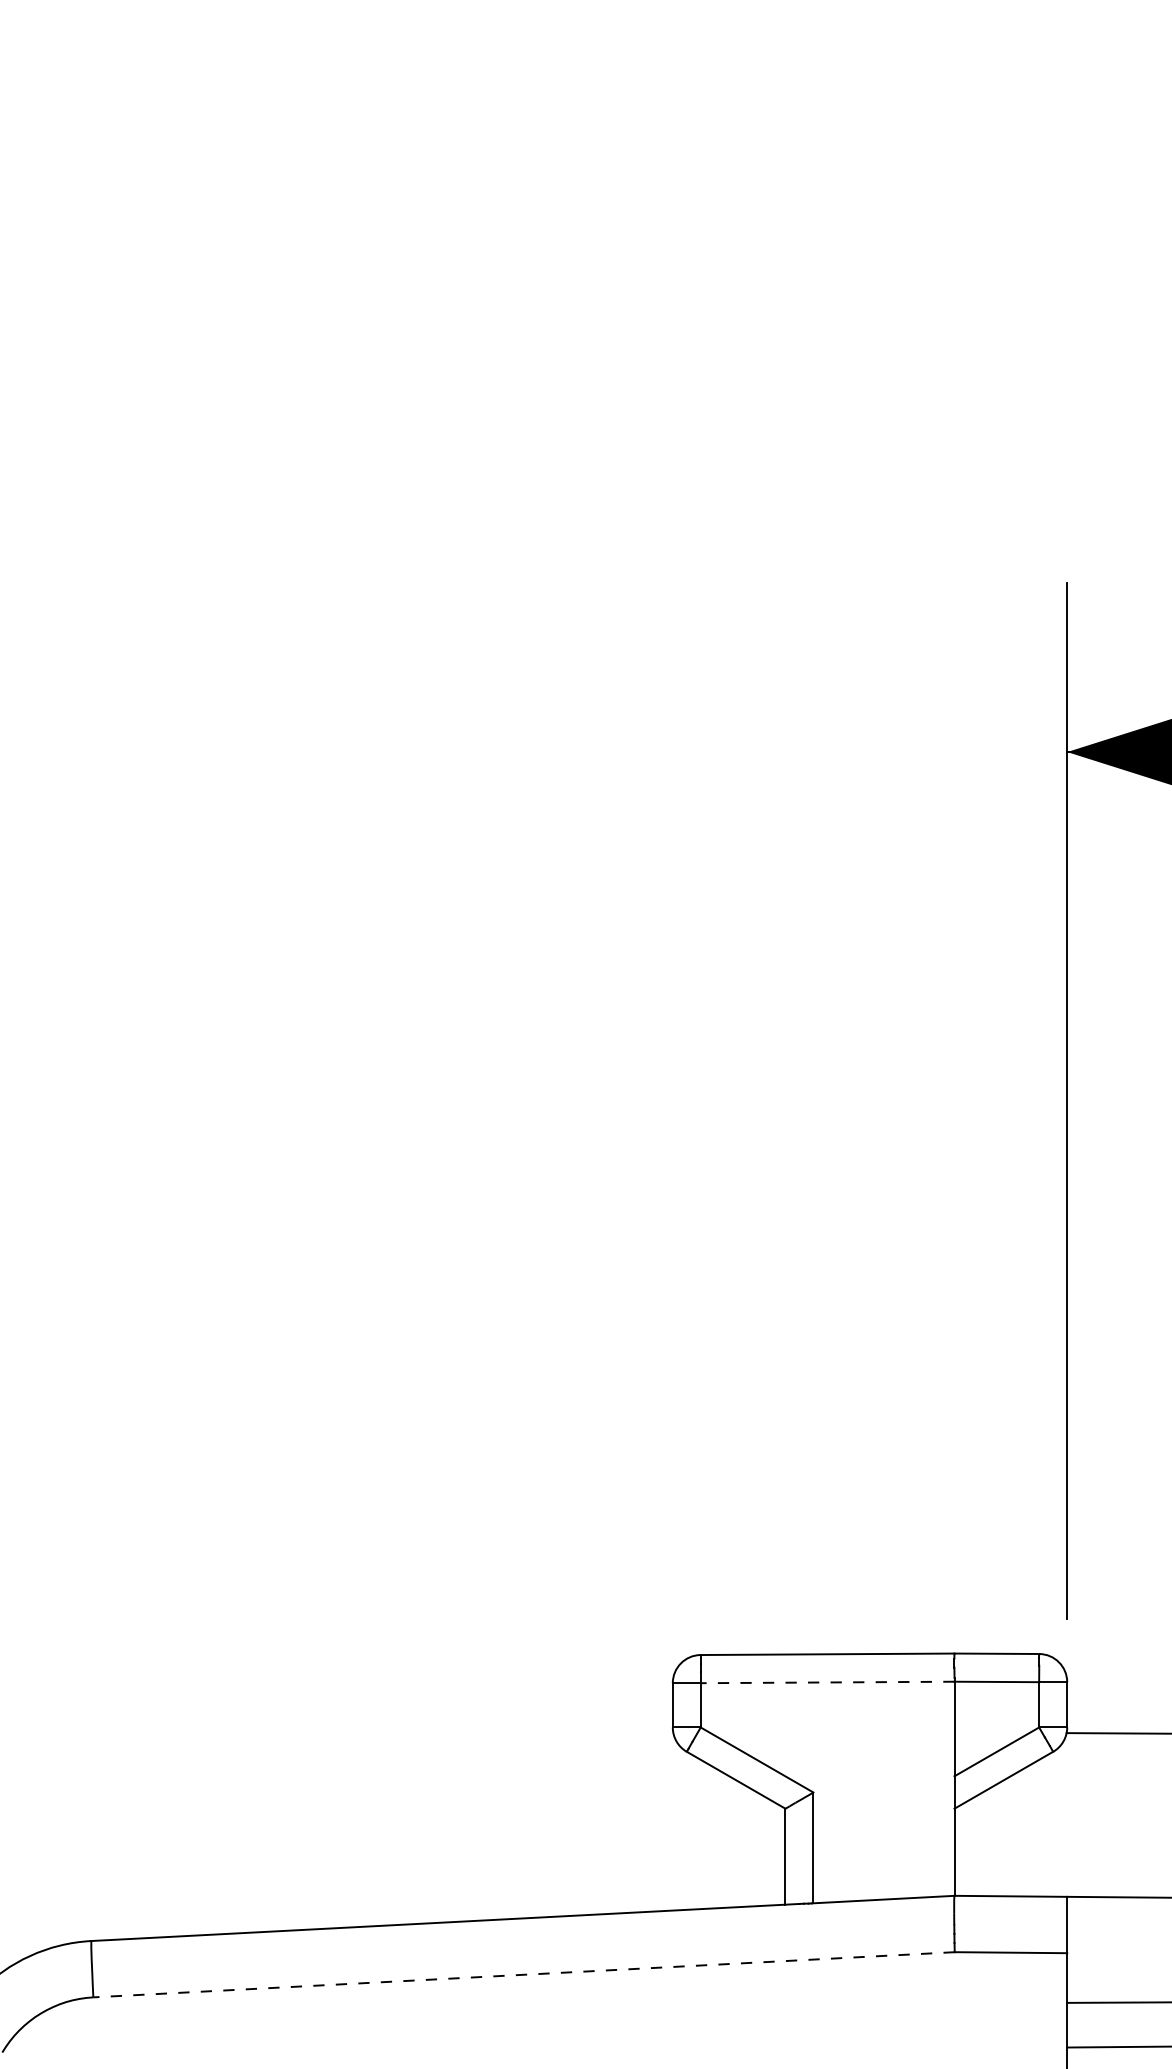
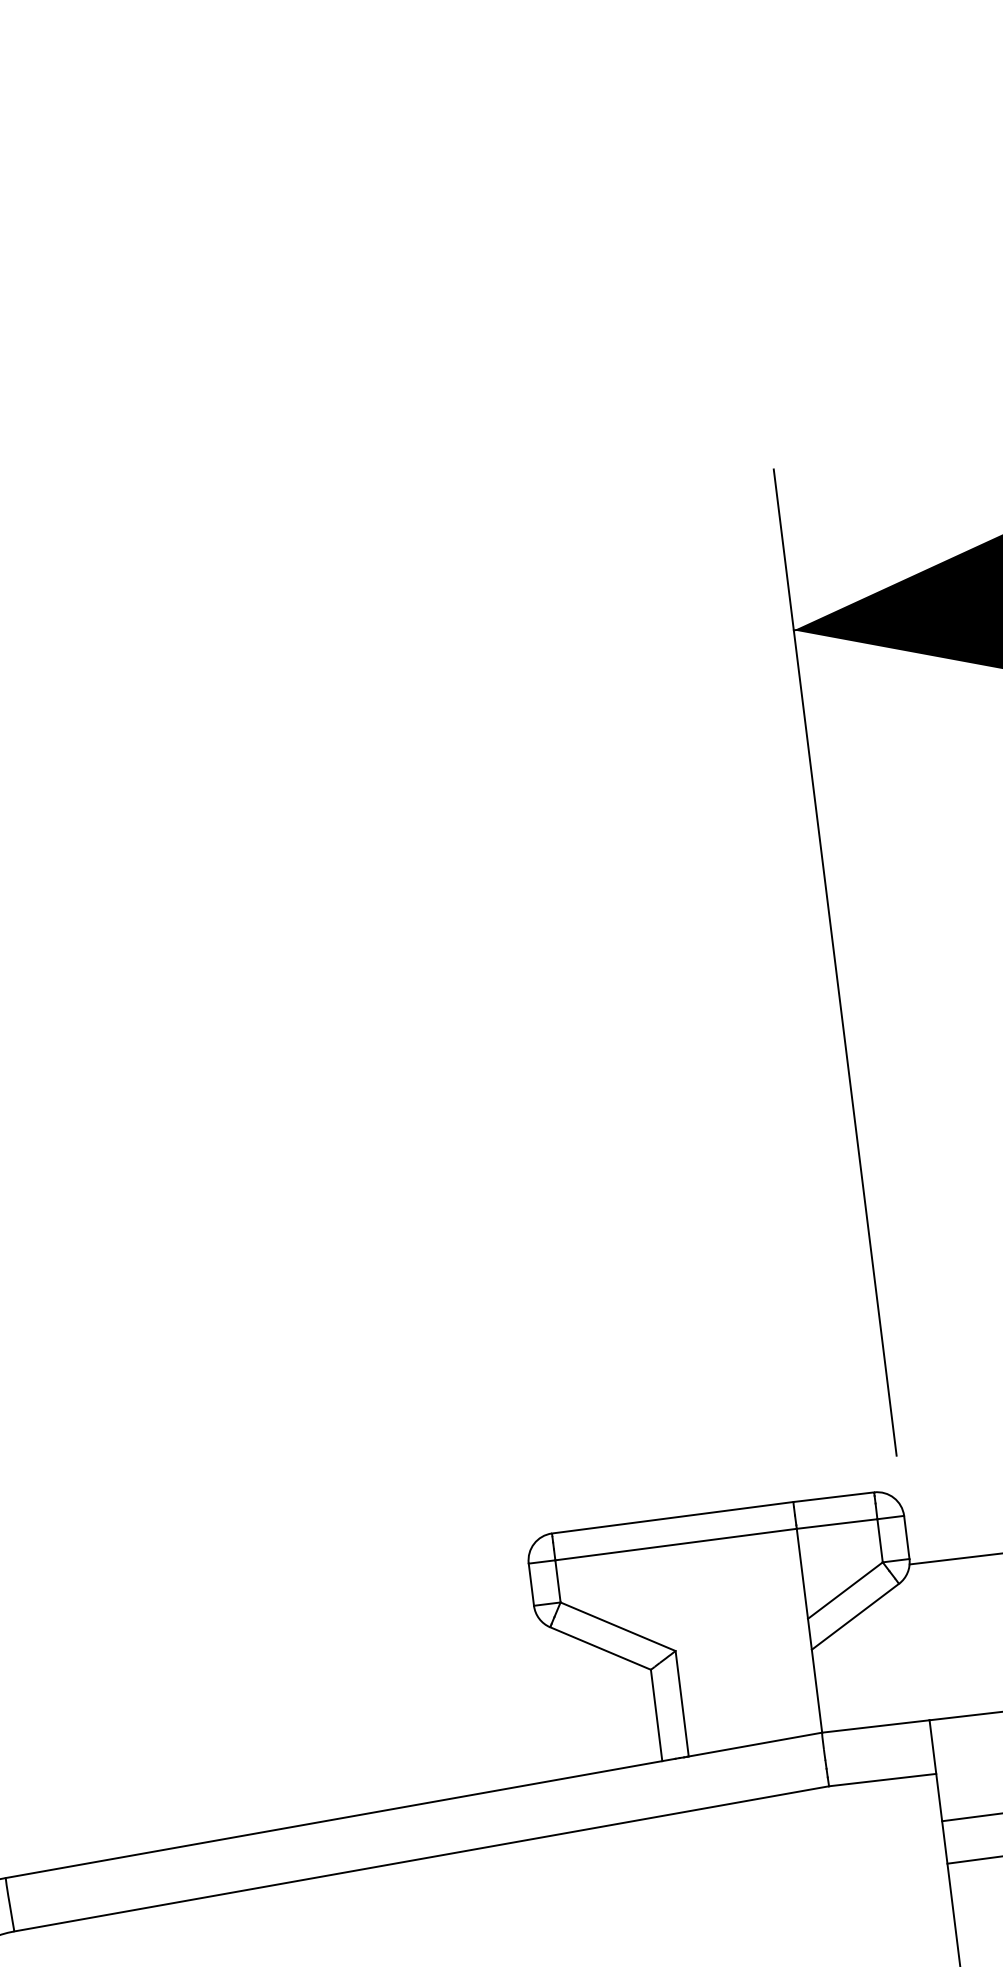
line: (827, 1682) -> (675, 1544), dashed -> solid
line: (523, 1974) -> (421, 1858), dashed -> solid

